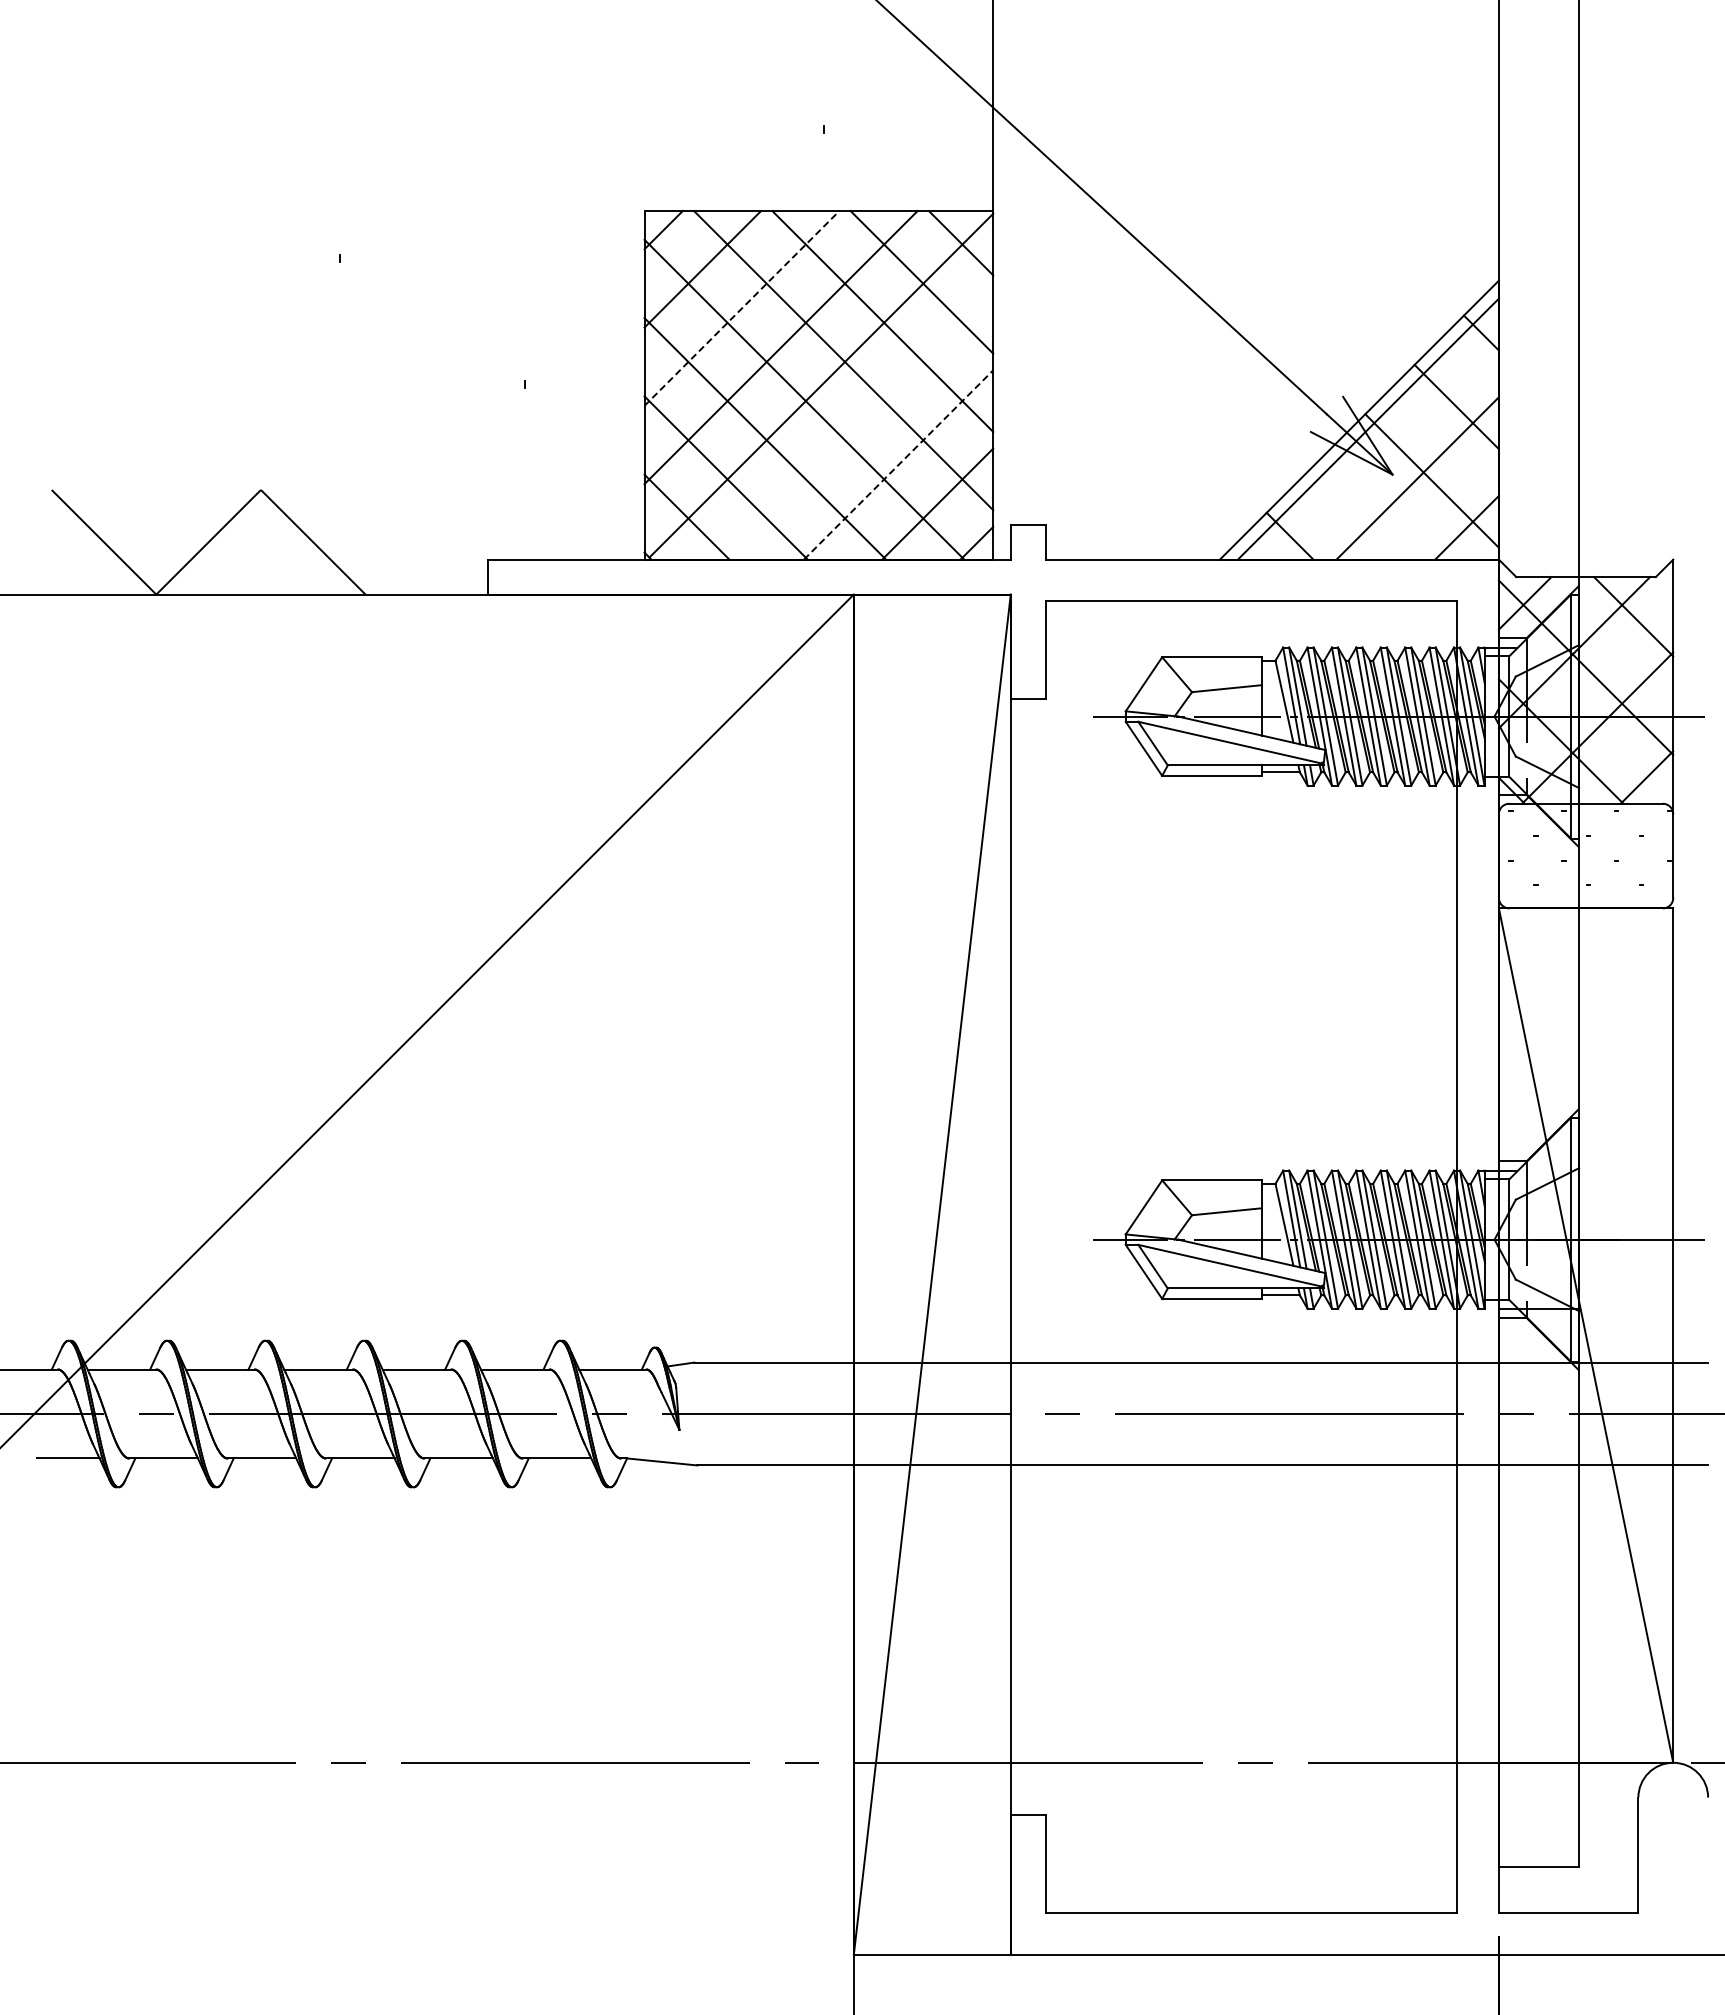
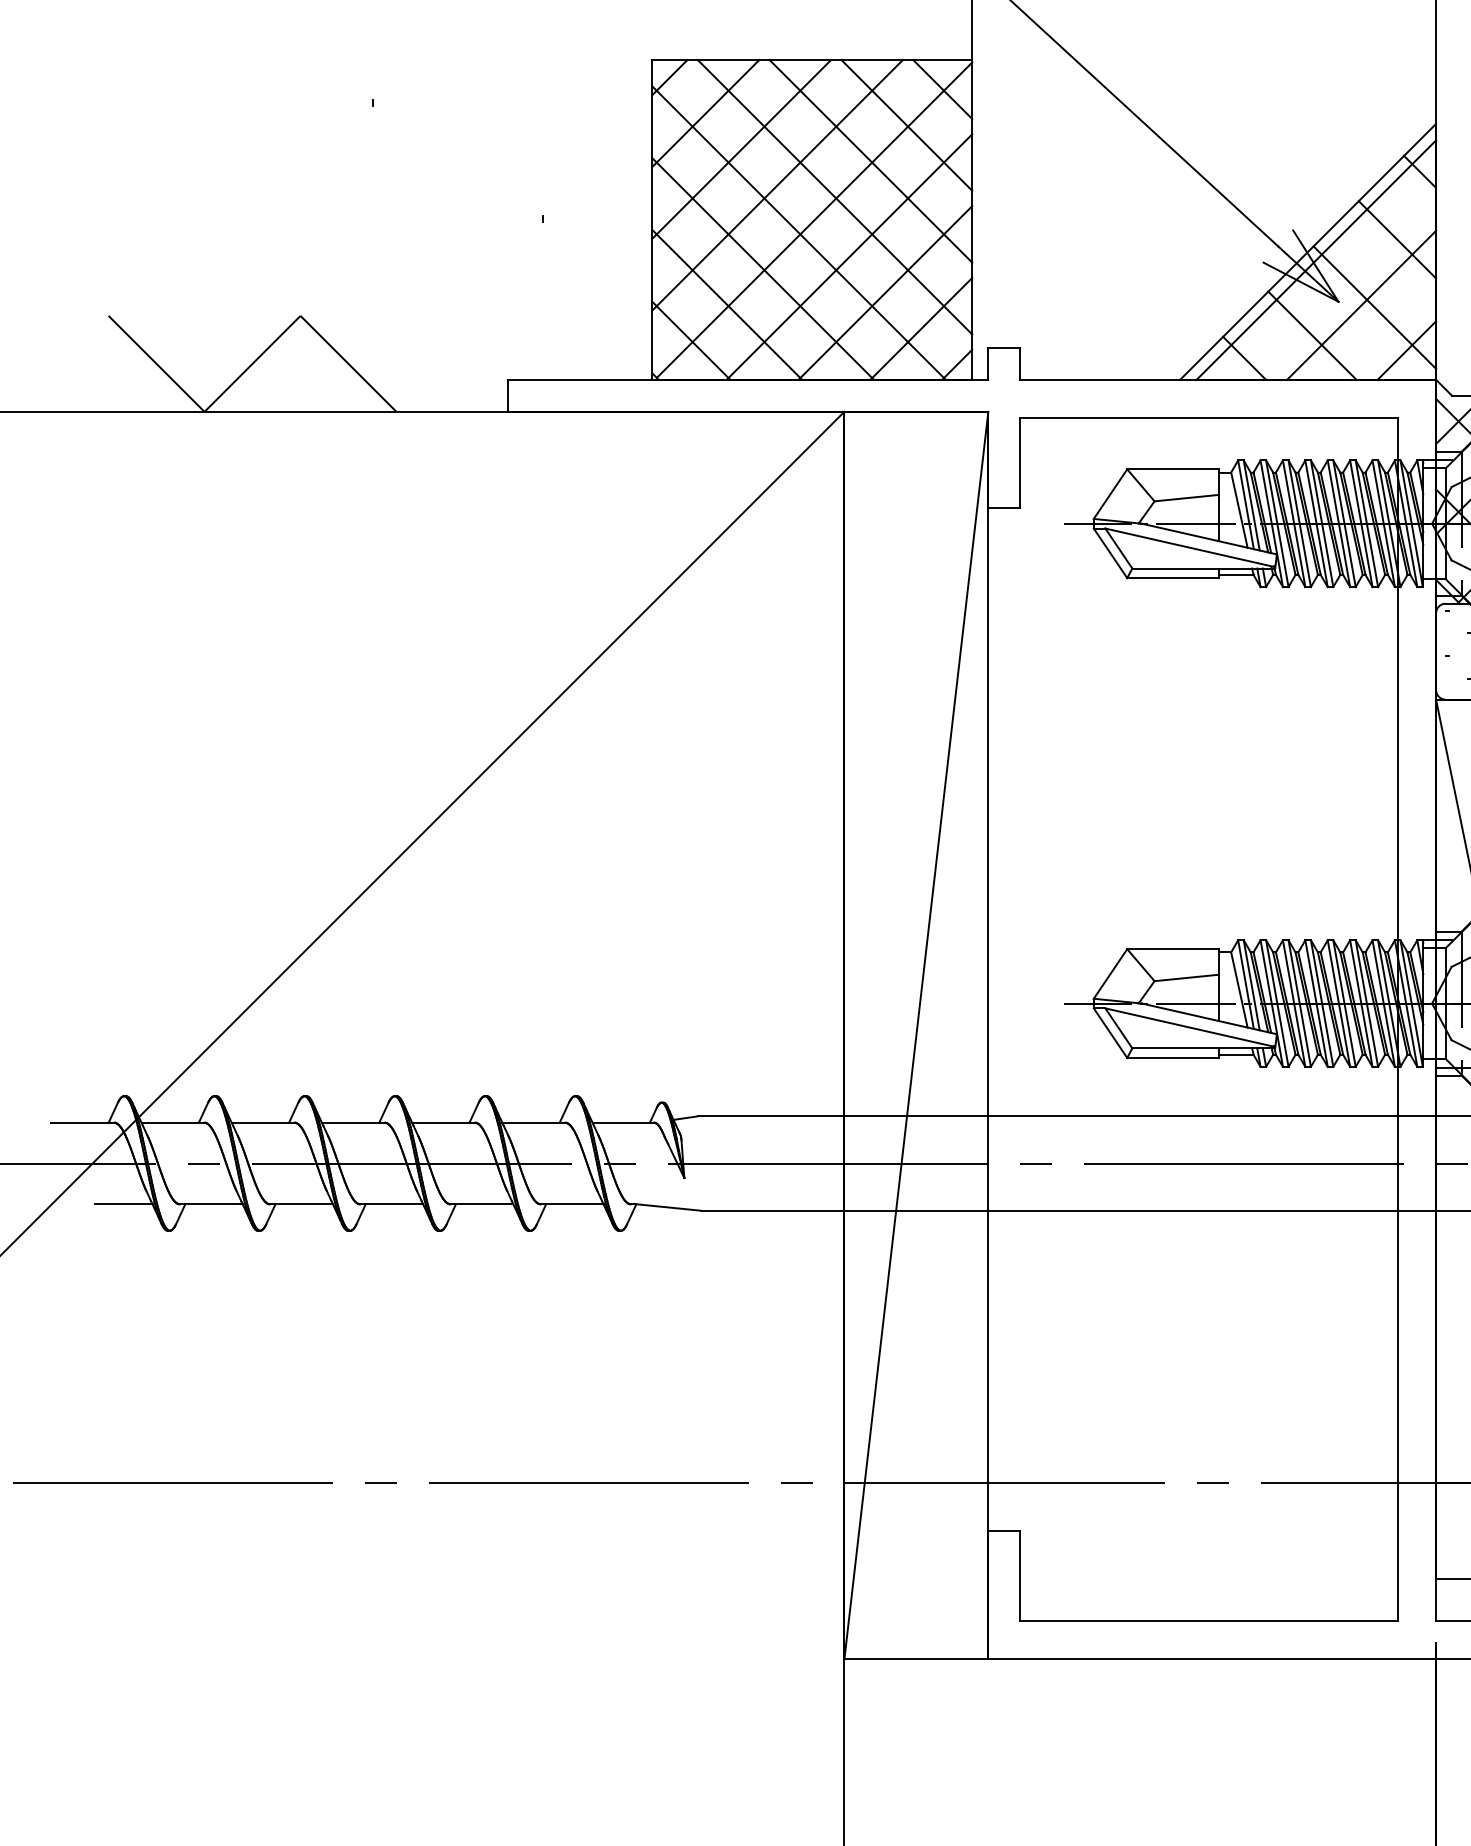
line: (741, 308) -> (741, 149), dashed -> solid
line: (859, 425) -> (849, 256), added
line: (898, 464) -> (885, 292), dashed -> solid
line: (1364, 511) -> (1312, 335), added

